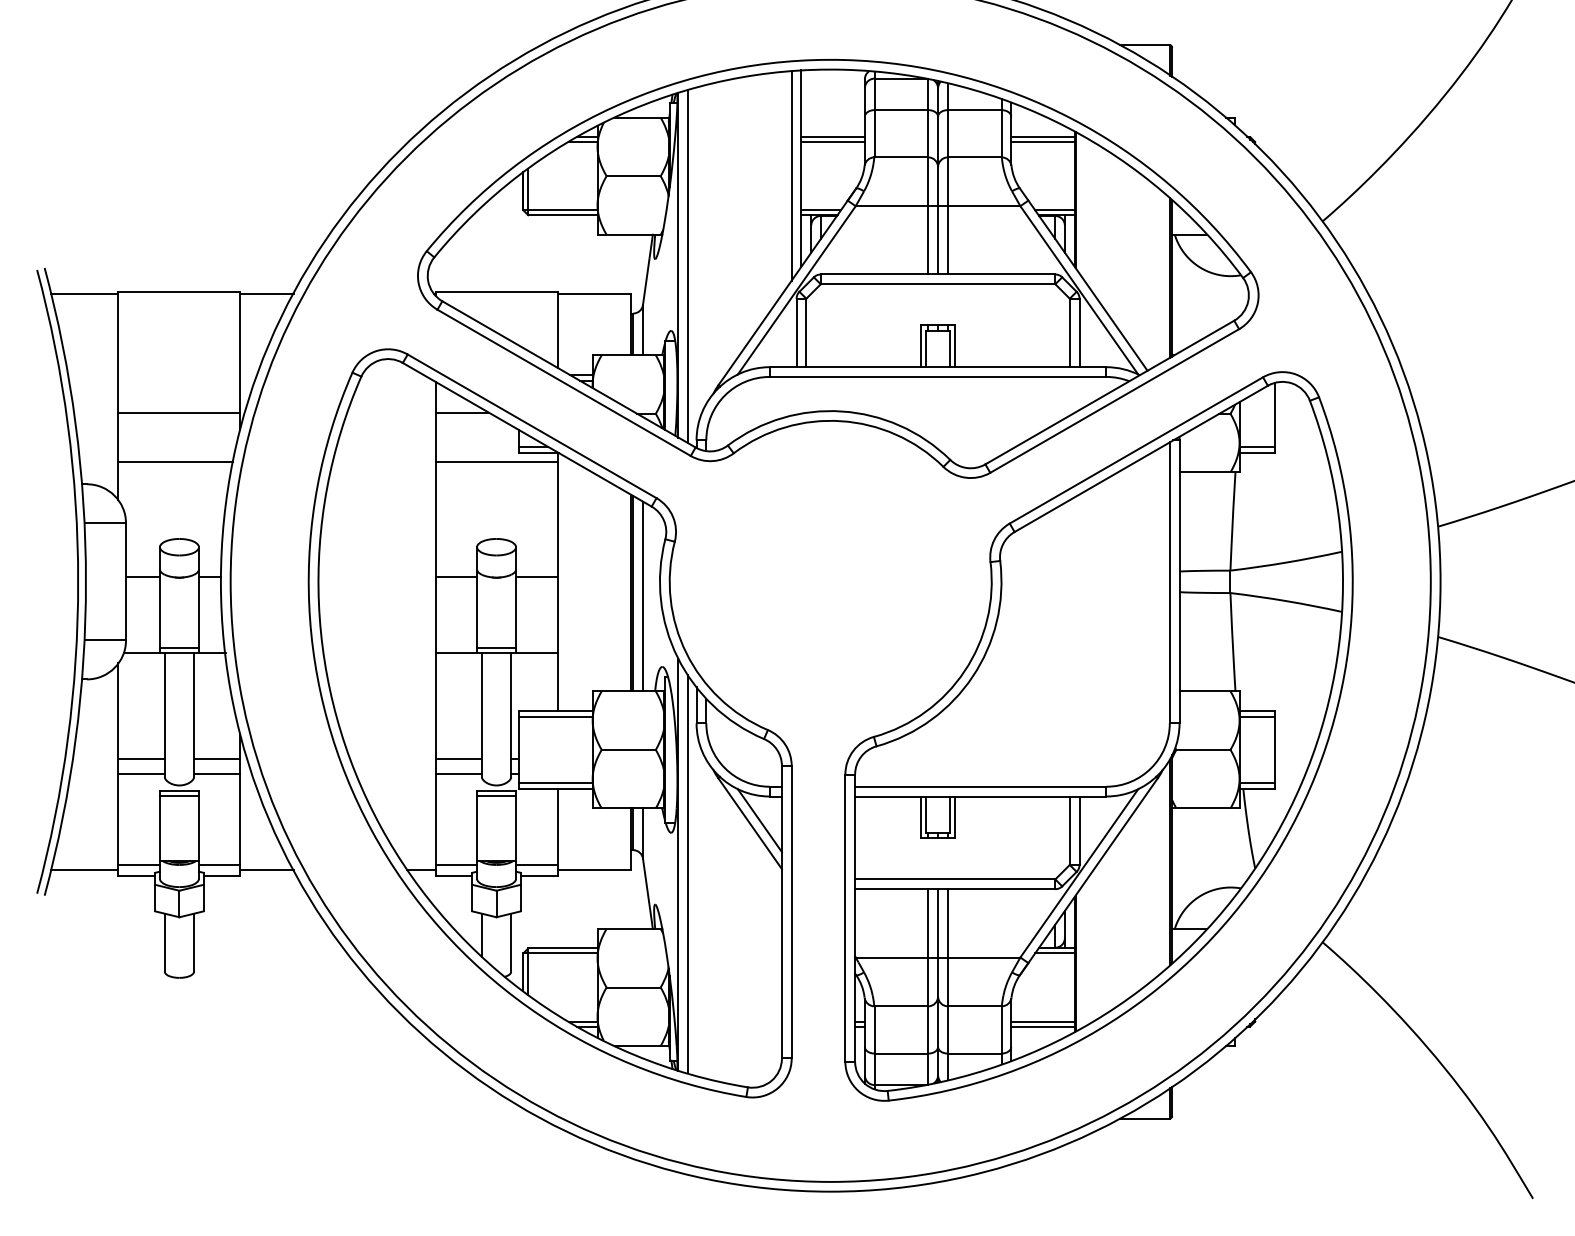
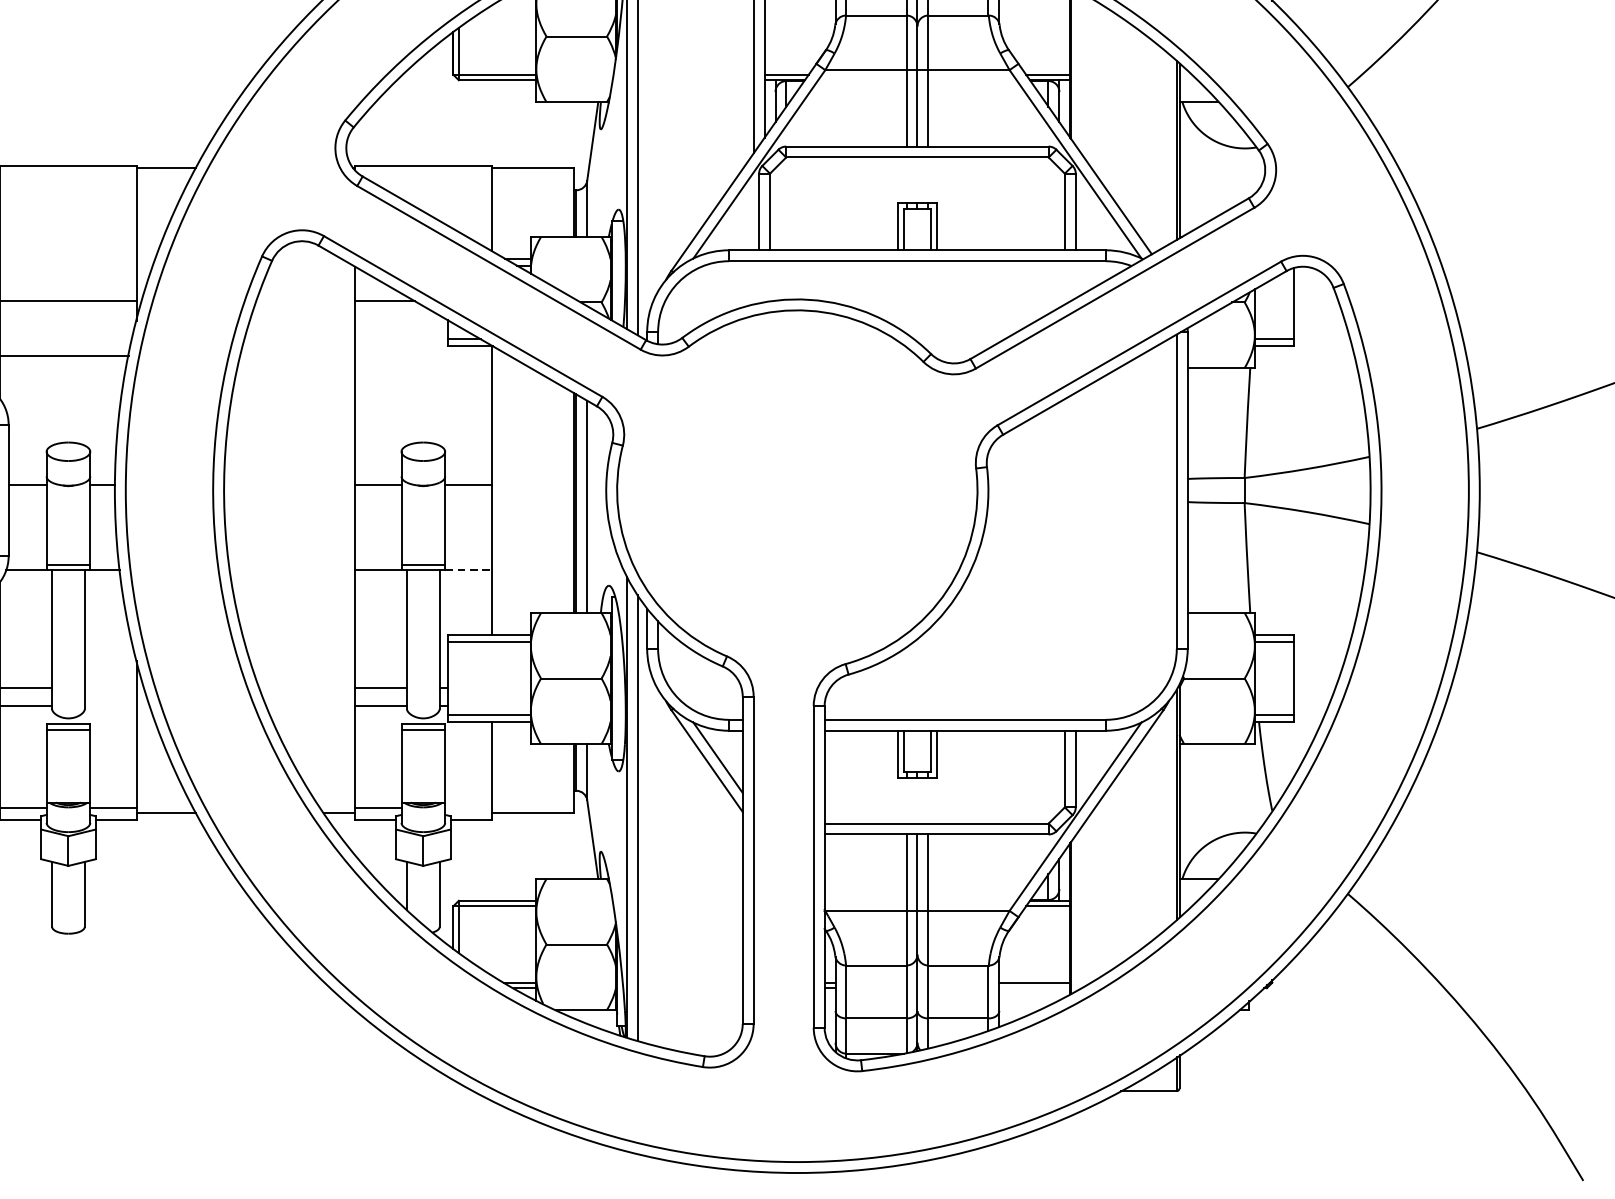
line: (496, 462) -> (423, 356), removed
line: (536, 653) -> (468, 570), solid -> dashed
line: (217, 758) -> (111, 688), removed
line: (217, 773) -> (111, 705), removed
line: (536, 865) -> (468, 807), removed
line: (1042, 1026) -> (1034, 988), removed

